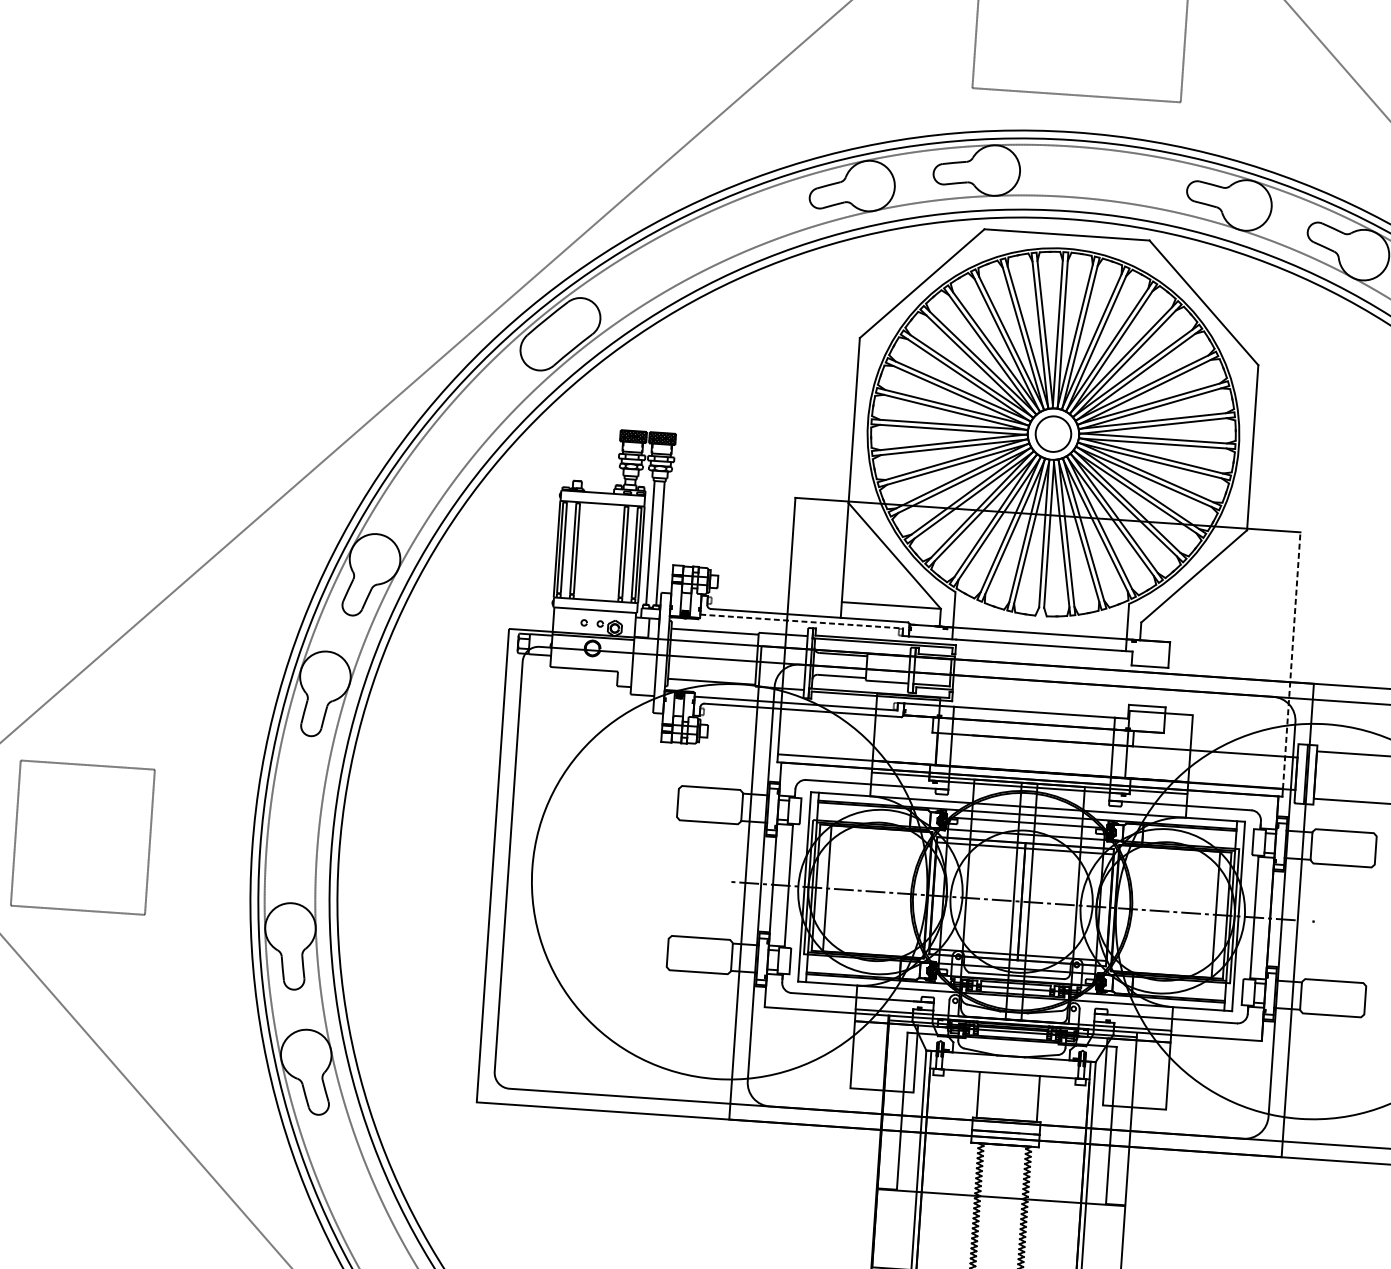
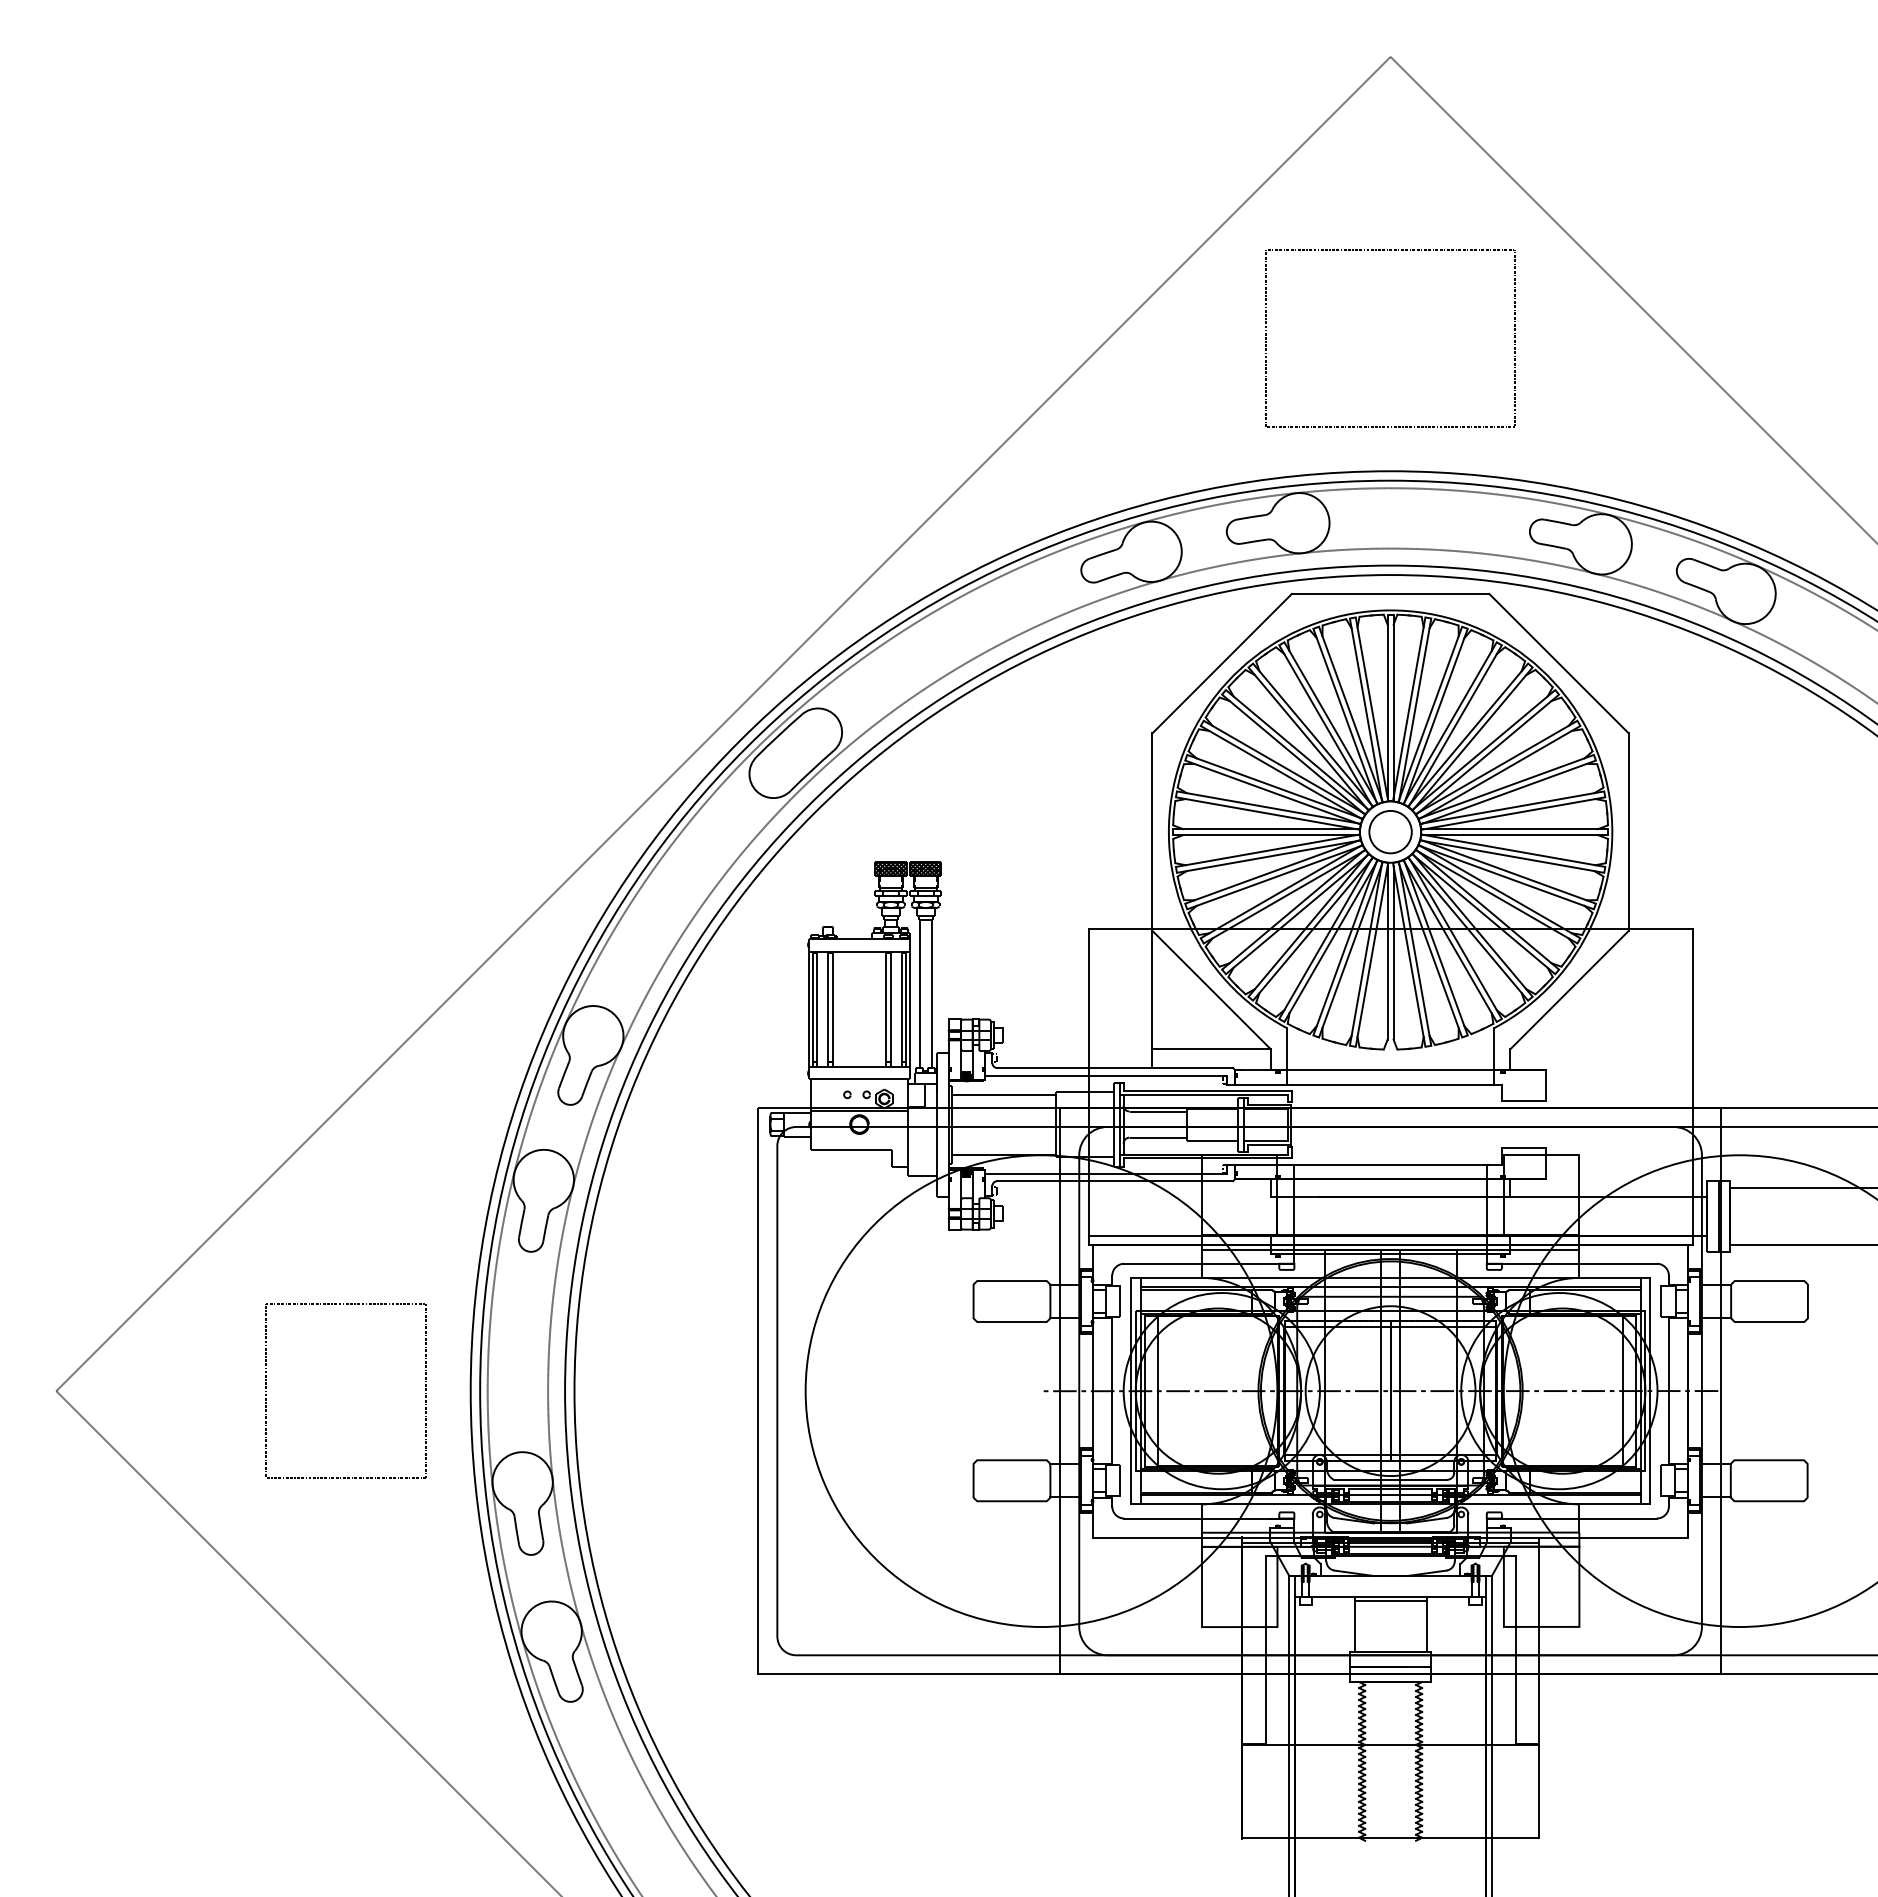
line: (801, 621) -> (1106, 1075), dashed -> solid
line: (1291, 659) -> (1692, 1081), dashed -> solid
part: (16, 833) -> (266, 1391), moved
line: (1009, 1077) -> (1390, 1601), added

